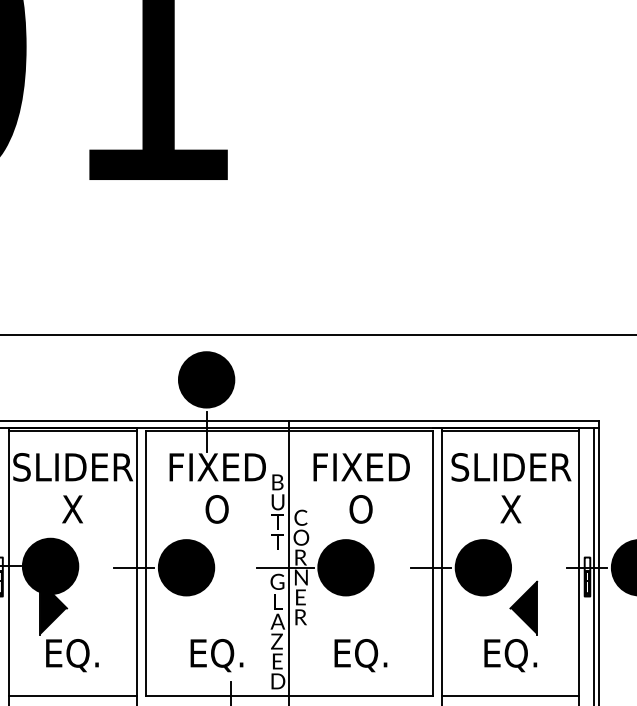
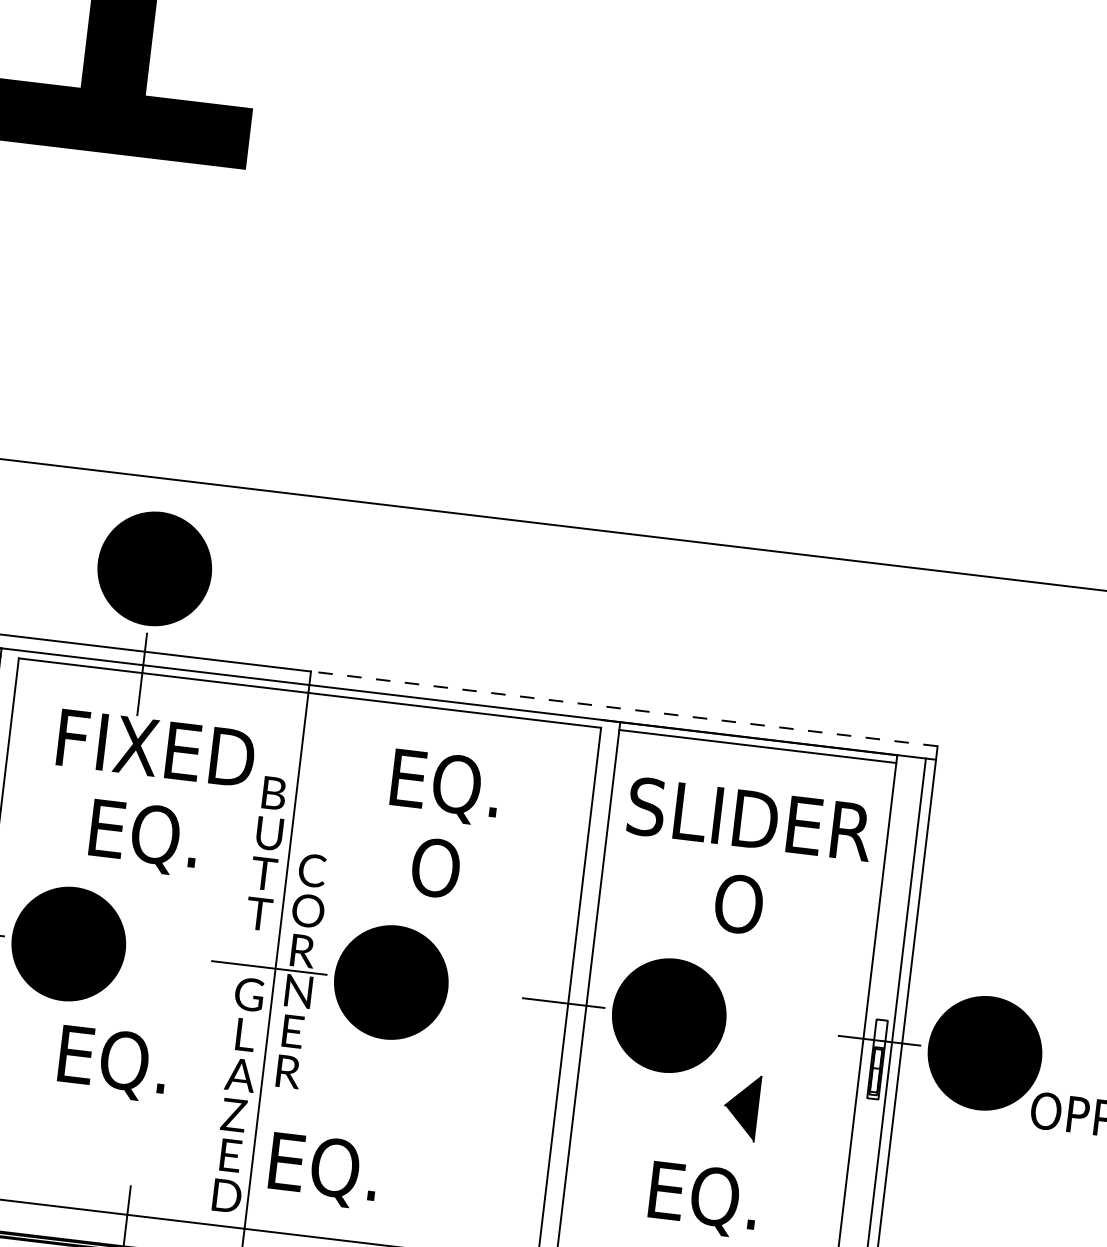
line: (443, 420) -> (624, 708), solid -> dashed
text: (361, 469) -> (446, 787), FIXED -> EQ.
text: (510, 509) -> (738, 904), X -> O
text: (216, 511) -> (142, 837), O -> EQ.
part: (523, 607) -> (740, 1105), size x0.6
text: (216, 655) -> (111, 1063), moved
text: (360, 655) -> (322, 1170), moved

